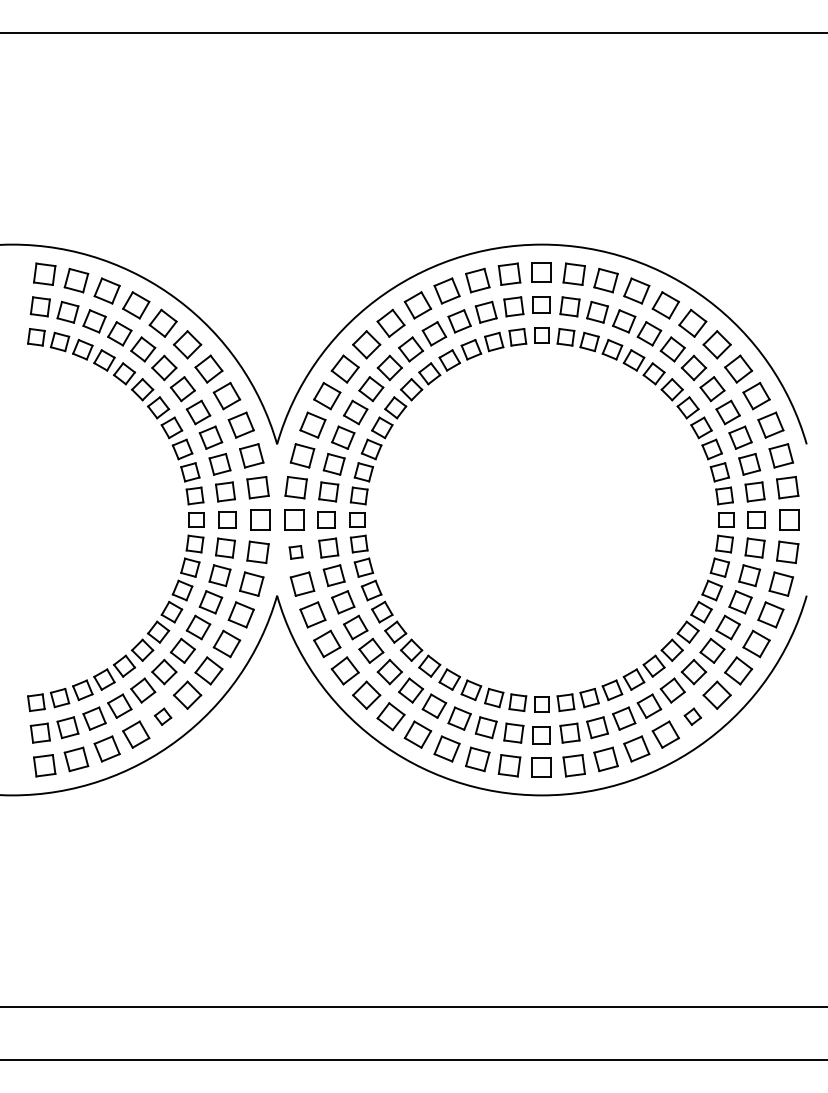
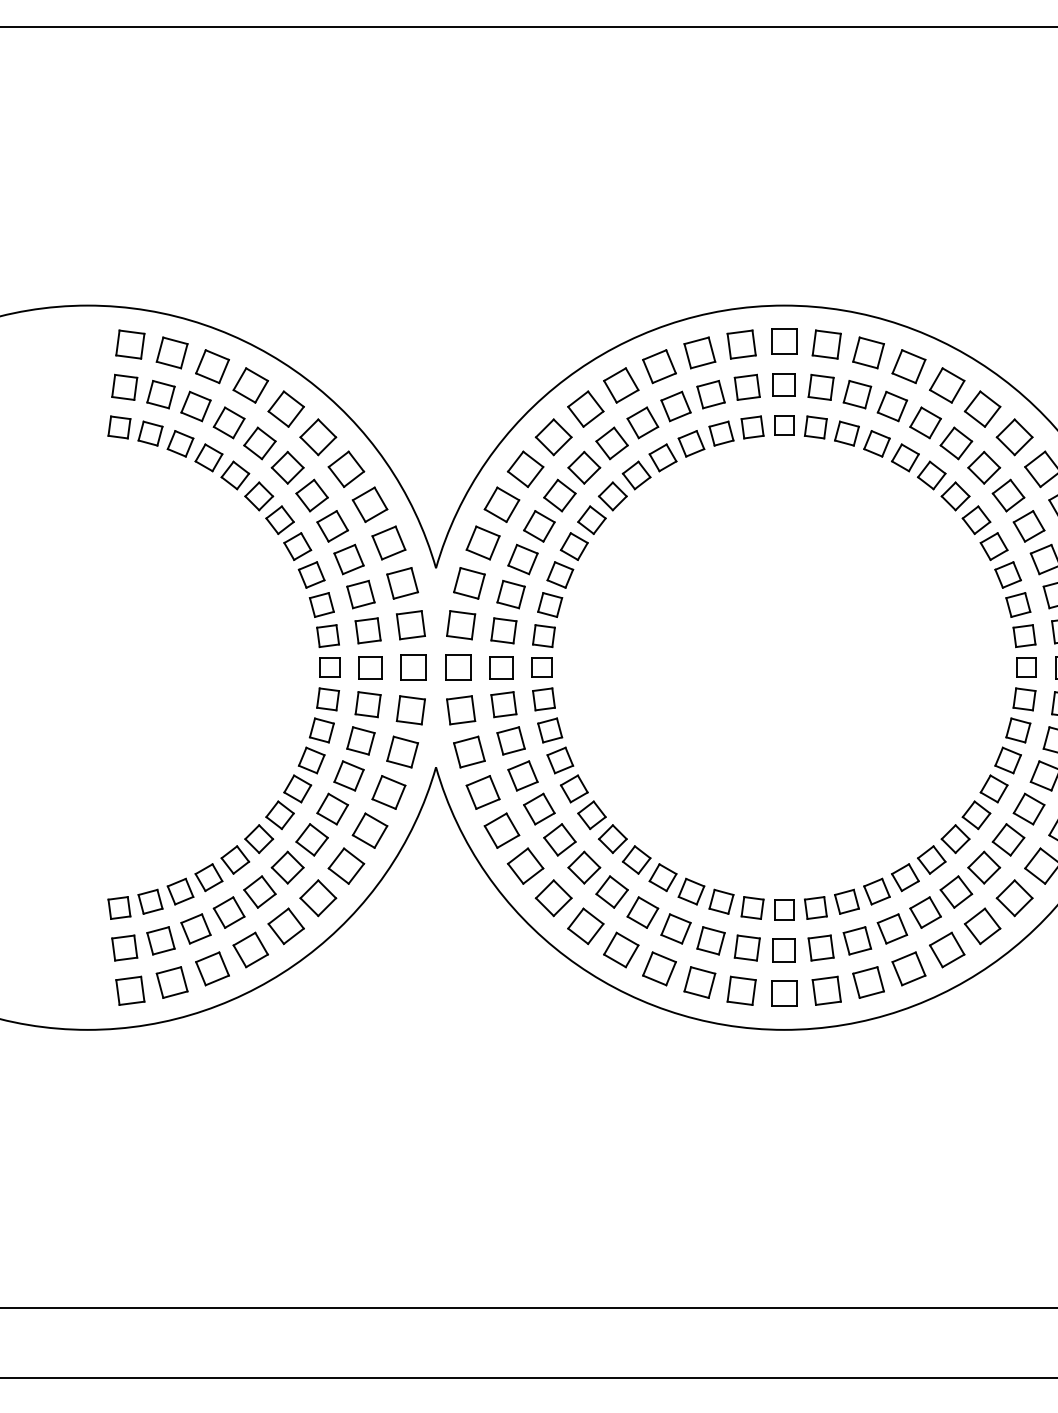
part: (295, 552) -> (460, 710), size x1.67
part: (162, 716) -> (285, 926), size x1.67
part: (692, 716) -> (982, 926), size x1.67

